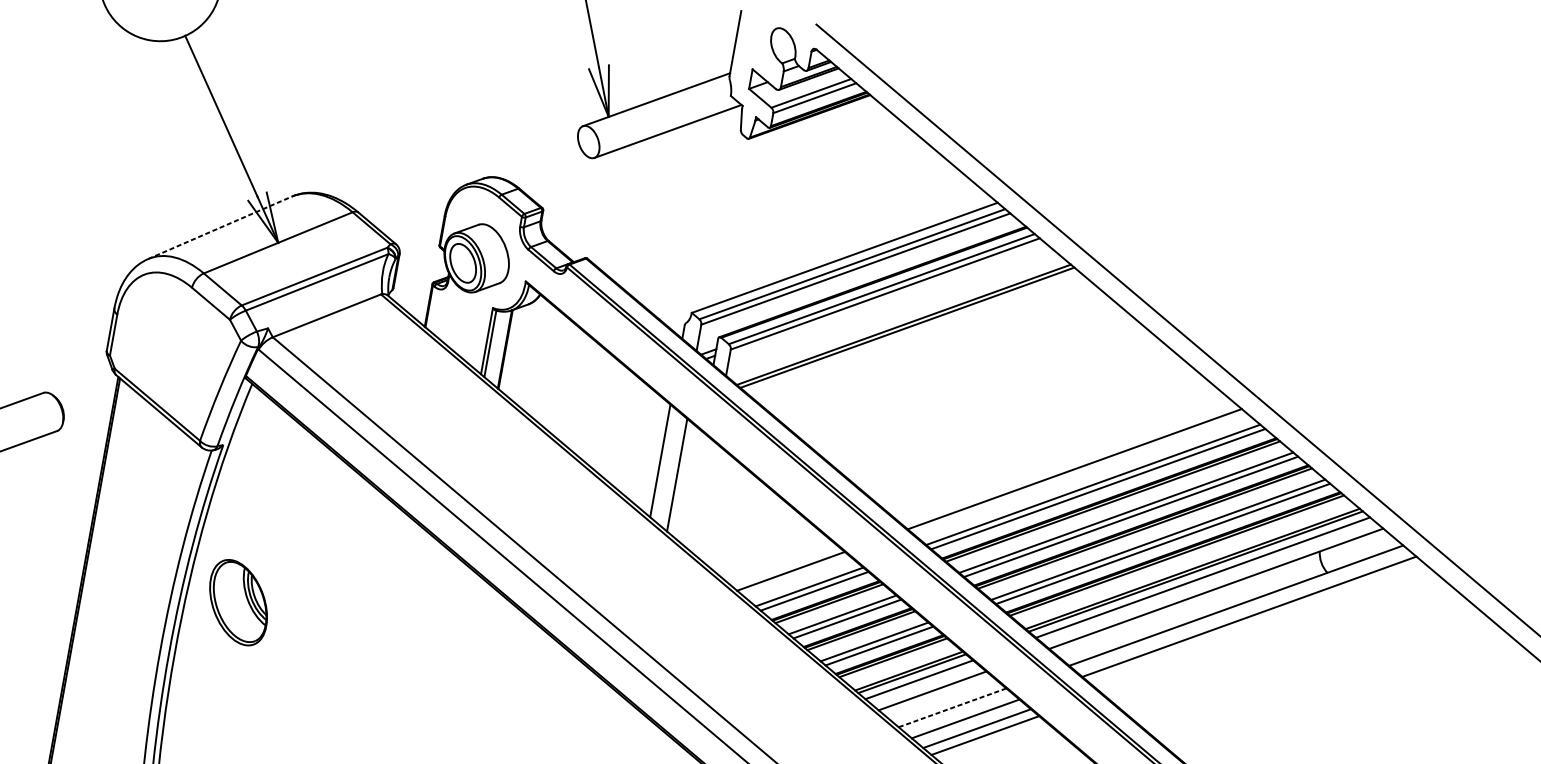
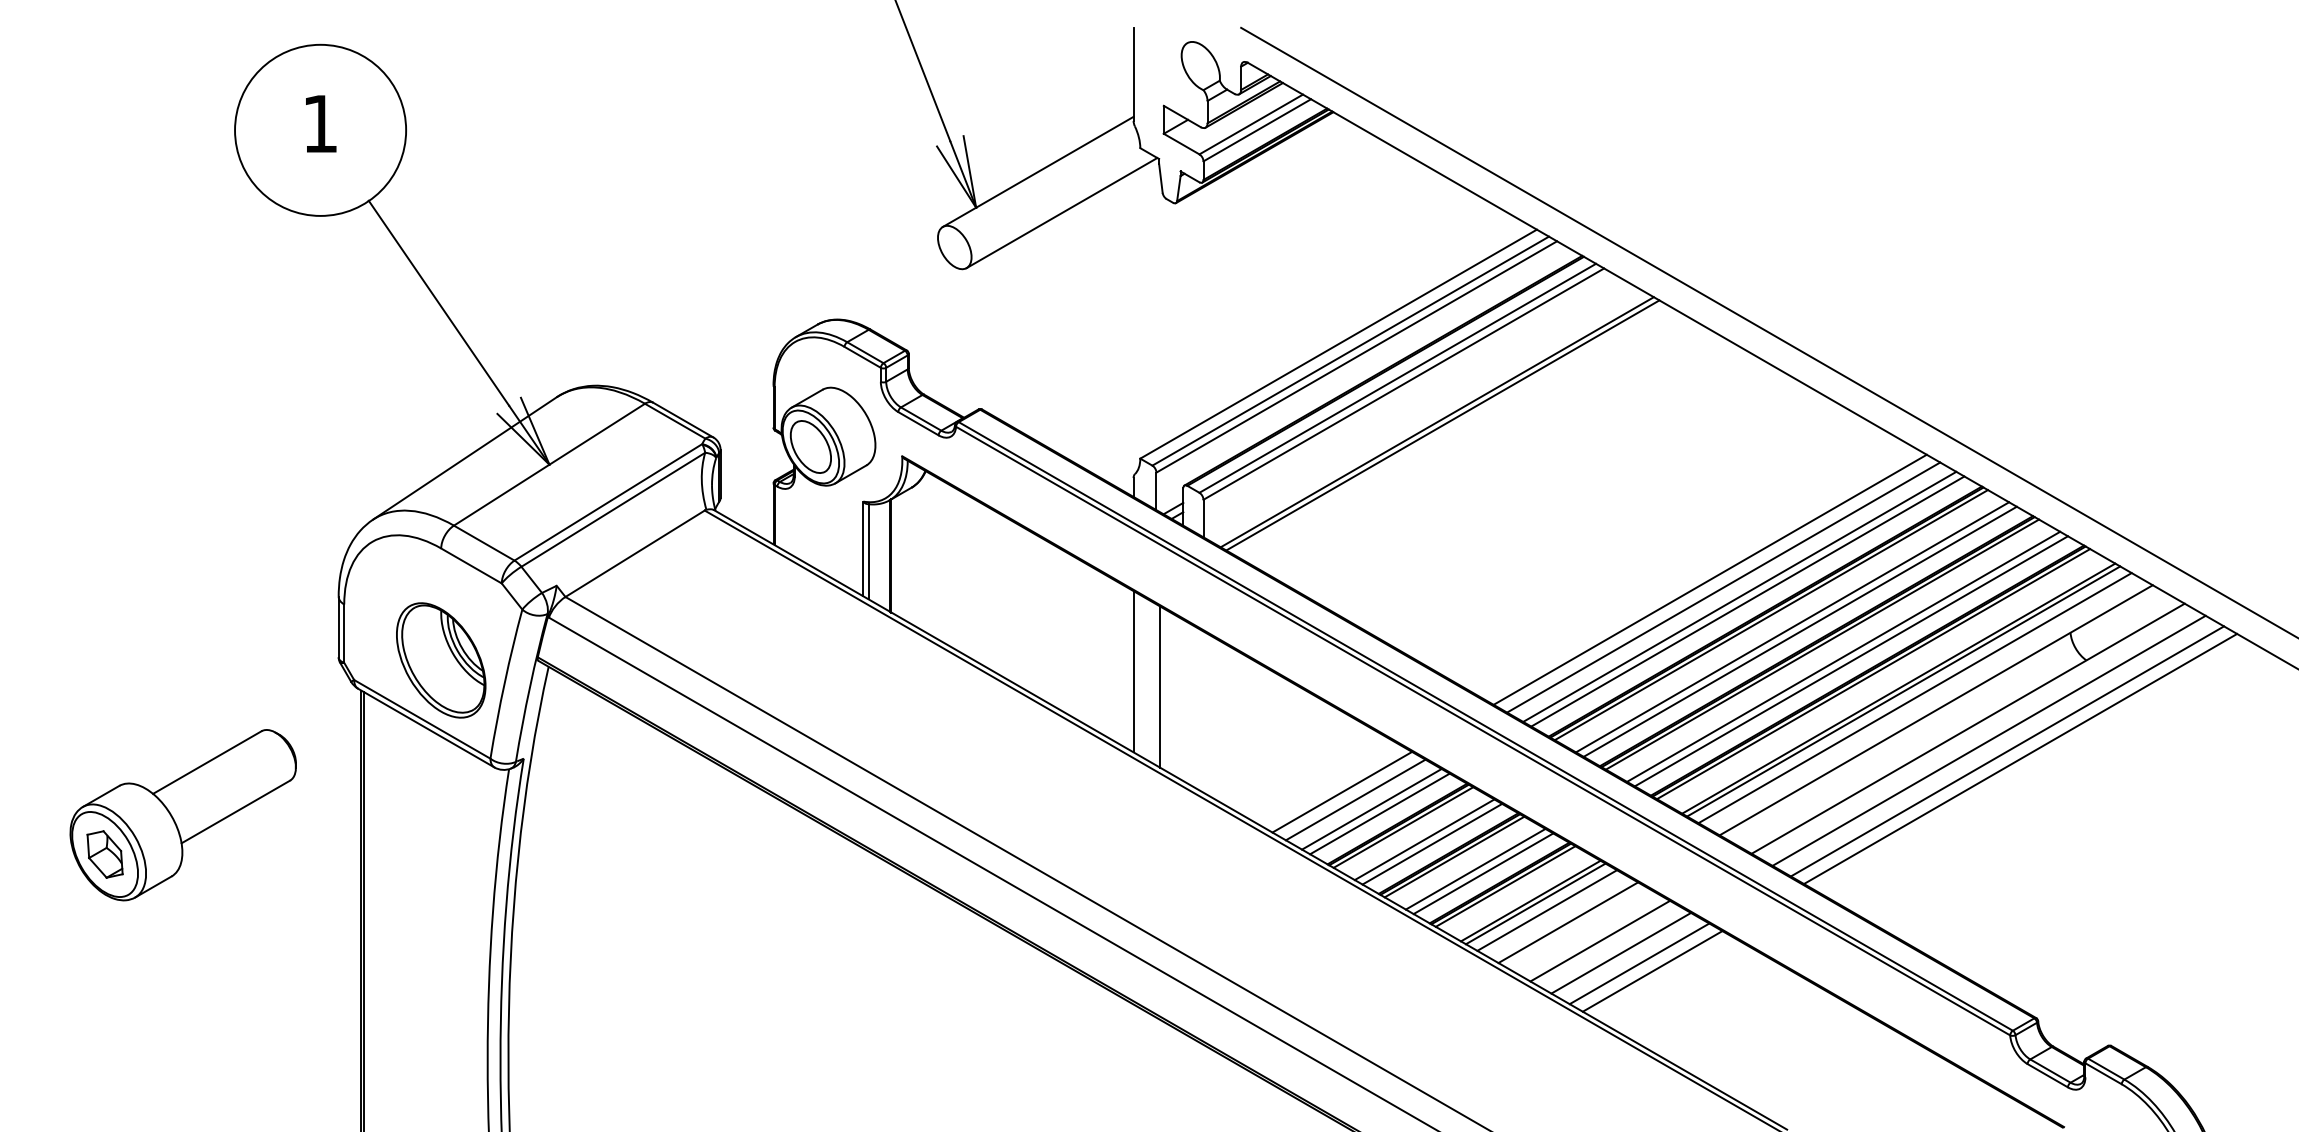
line: (220, 227) -> (465, 458), dashed -> solid
line: (1083, 476) -> (1723, 587), added
line: (799, 578) -> (1355, 799), added
part: (238, 602) -> (441, 660), moved
line: (1260, 626) -> (2007, 751), added
line: (1269, 633) -> (2020, 758), added
line: (952, 708) -> (1600, 941), dashed -> solid

